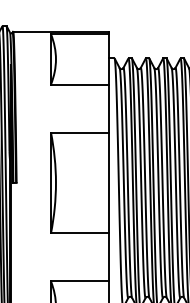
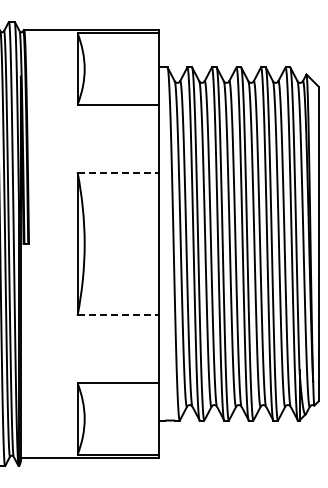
line: (79, 132) -> (118, 172), solid -> dashed
line: (79, 233) -> (118, 315), solid -> dashed

